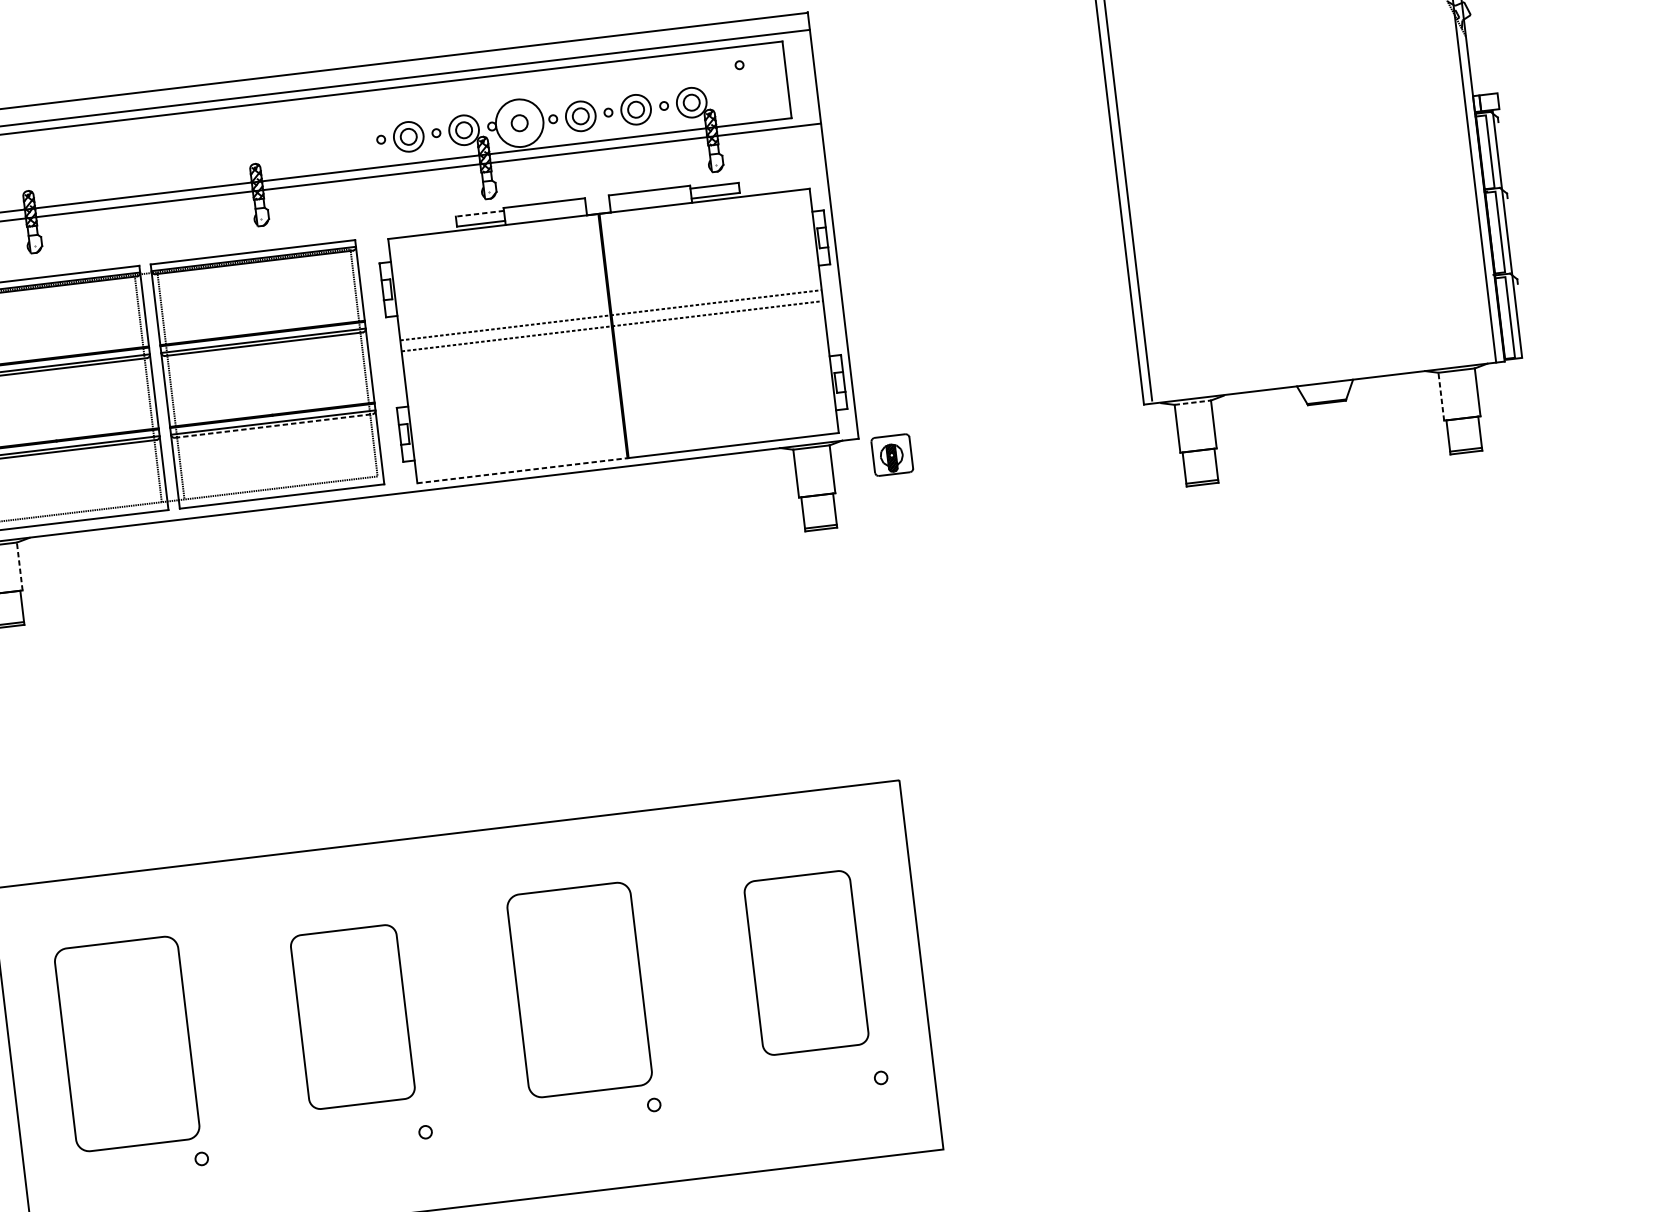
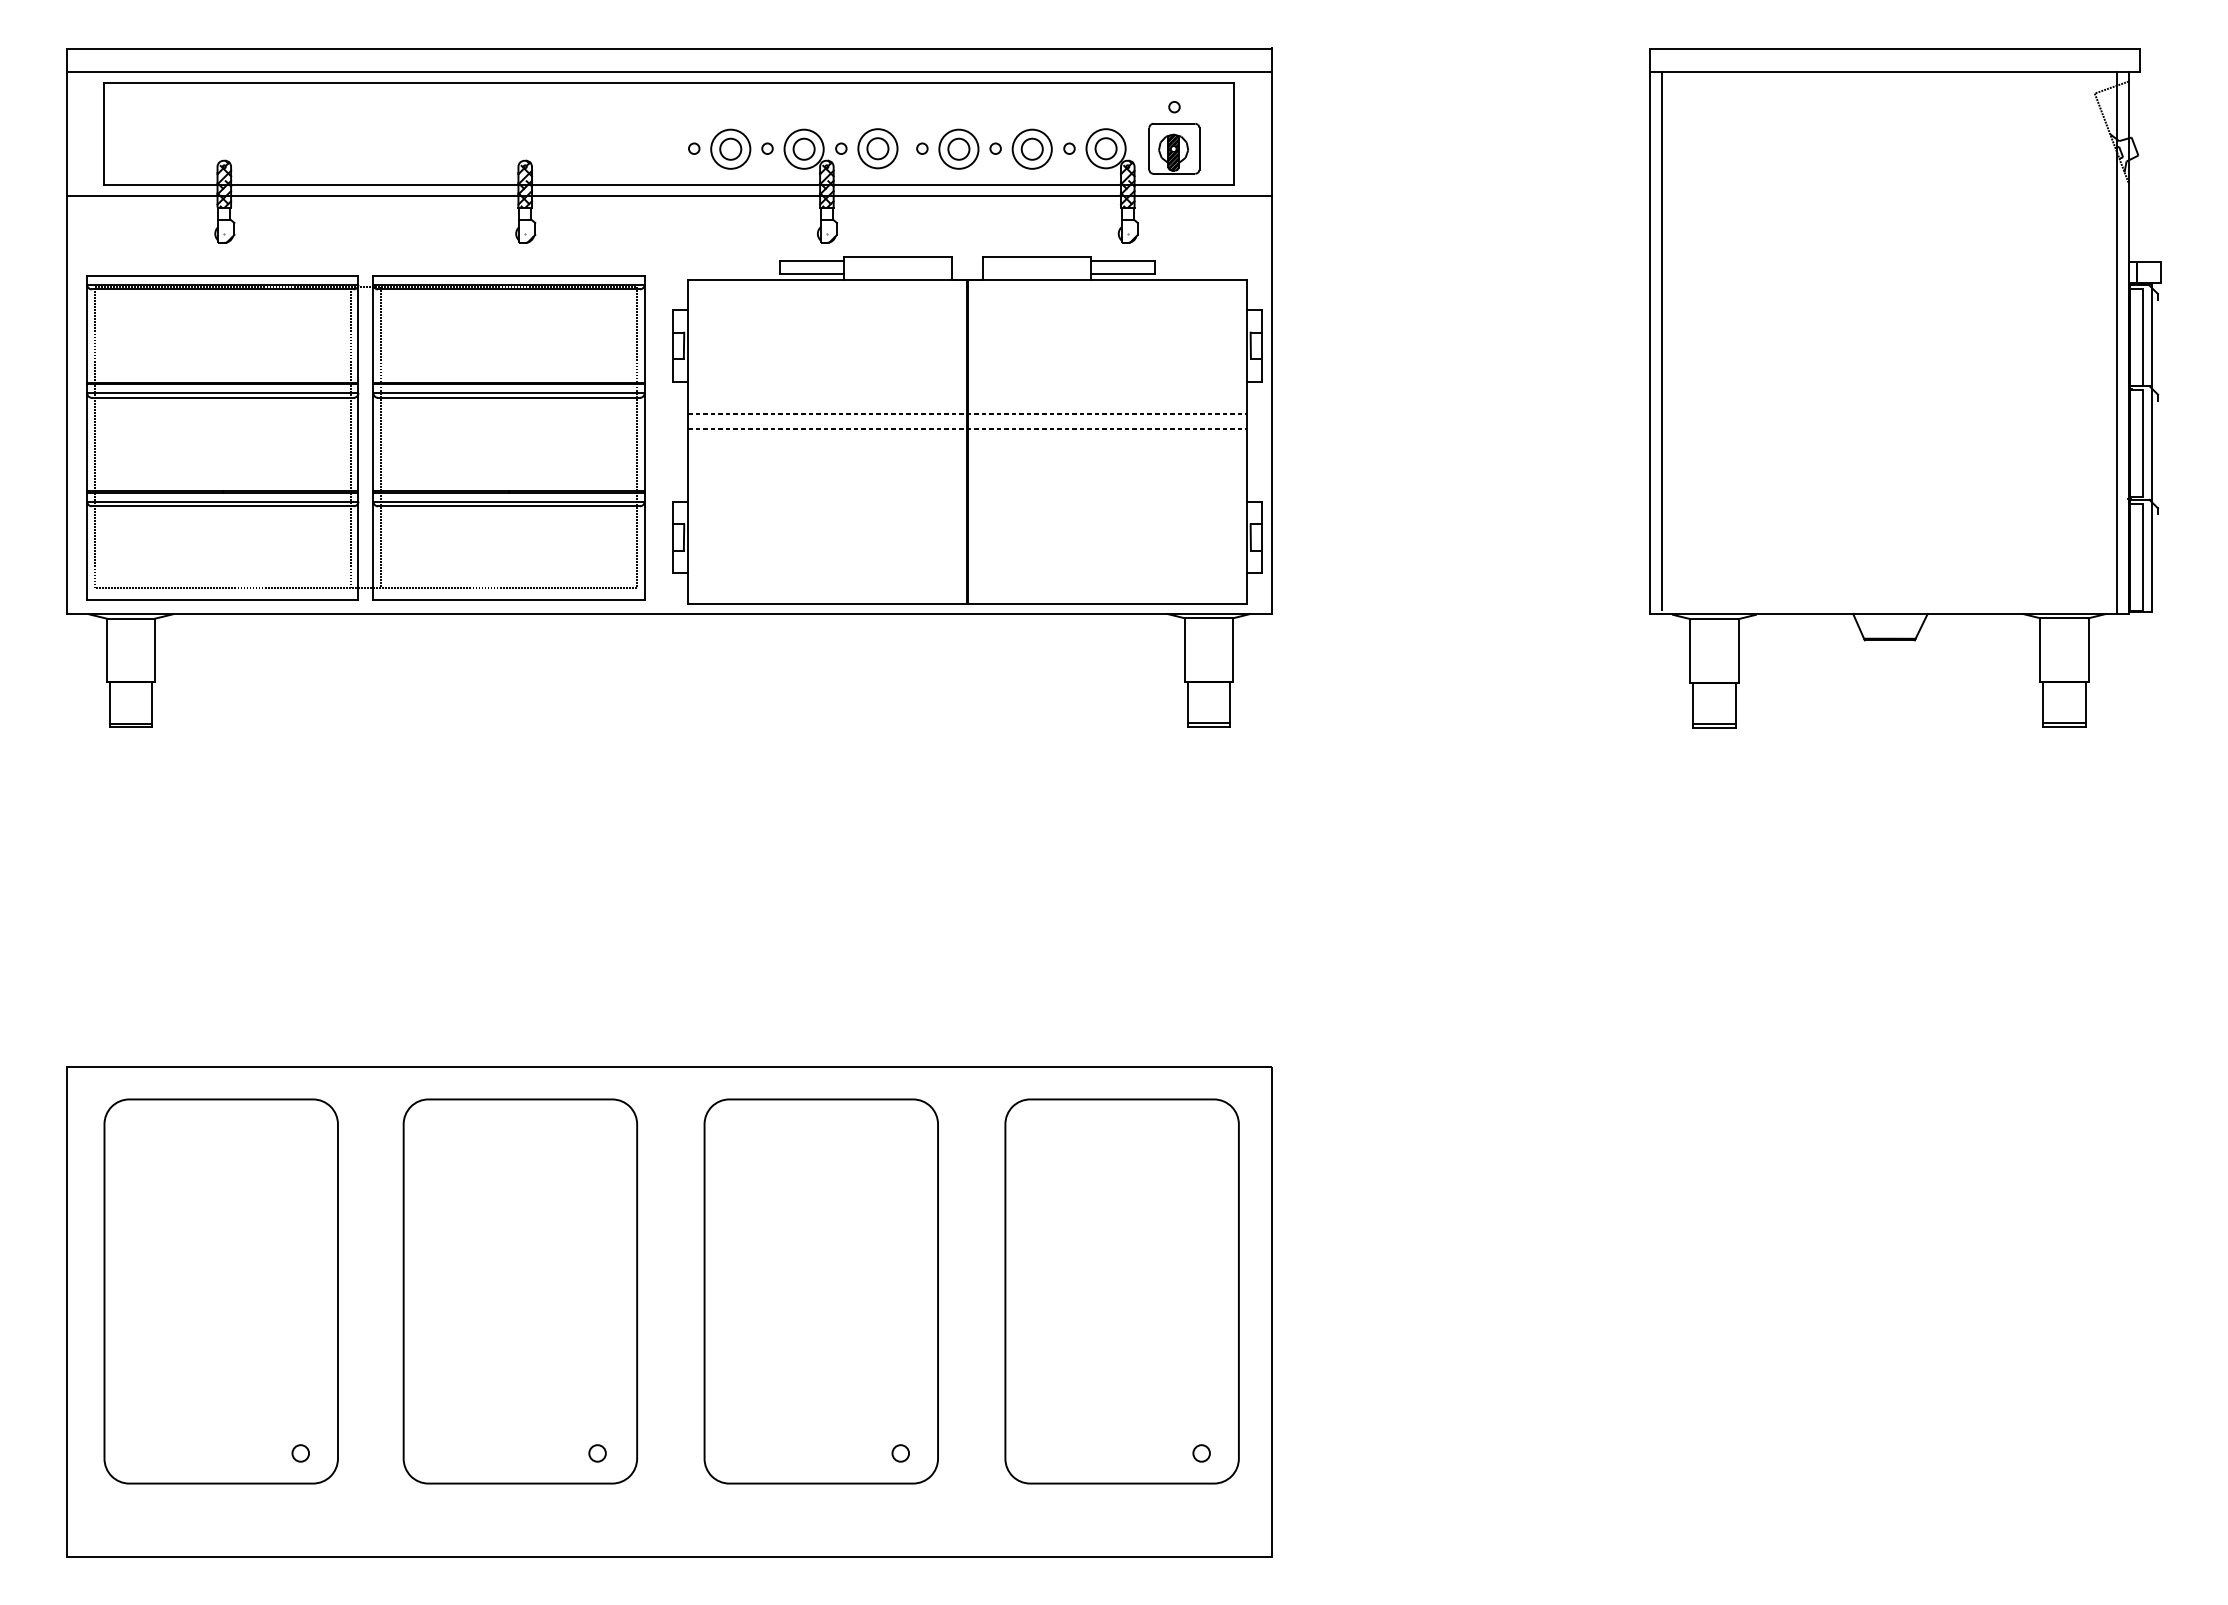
circle: (519, 123) -> (877, 148), size x0.62
line: (479, 213) -> (811, 260), dashed -> solid
line: (1441, 397) -> (2040, 650), dashed -> solid
line: (1193, 402) -> (1715, 619), dashed -> solid
line: (274, 426) -> (509, 506), dashed -> solid
part: (892, 454) -> (1174, 148), moved
line: (522, 470) -> (827, 603), dashed -> solid
line: (20, 566) -> (155, 650), dashed -> solid
part: (806, 963) -> (1121, 1291), size x1.67
part: (579, 990) -> (820, 1291), size x1.43
part: (352, 1017) -> (520, 1291), size x1.67
part: (126, 1044) -> (220, 1291), size x1.43

